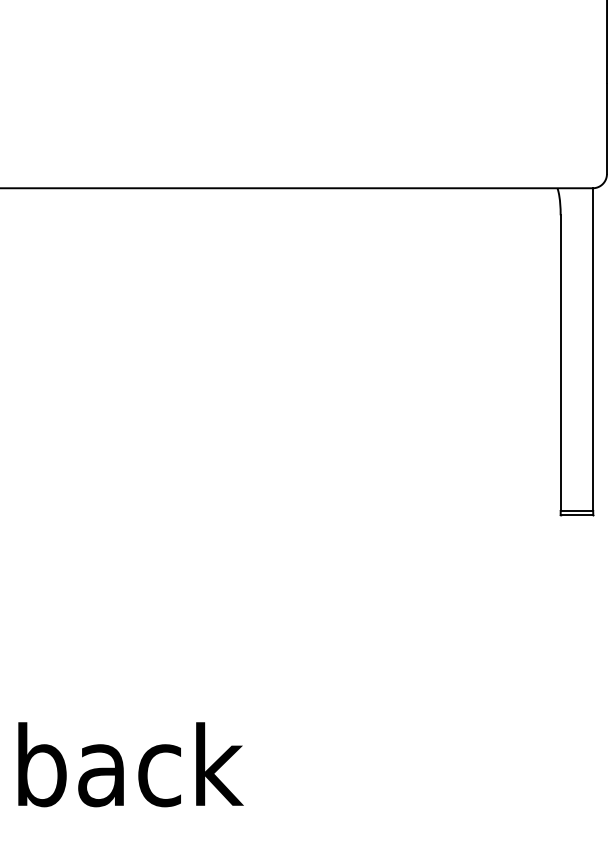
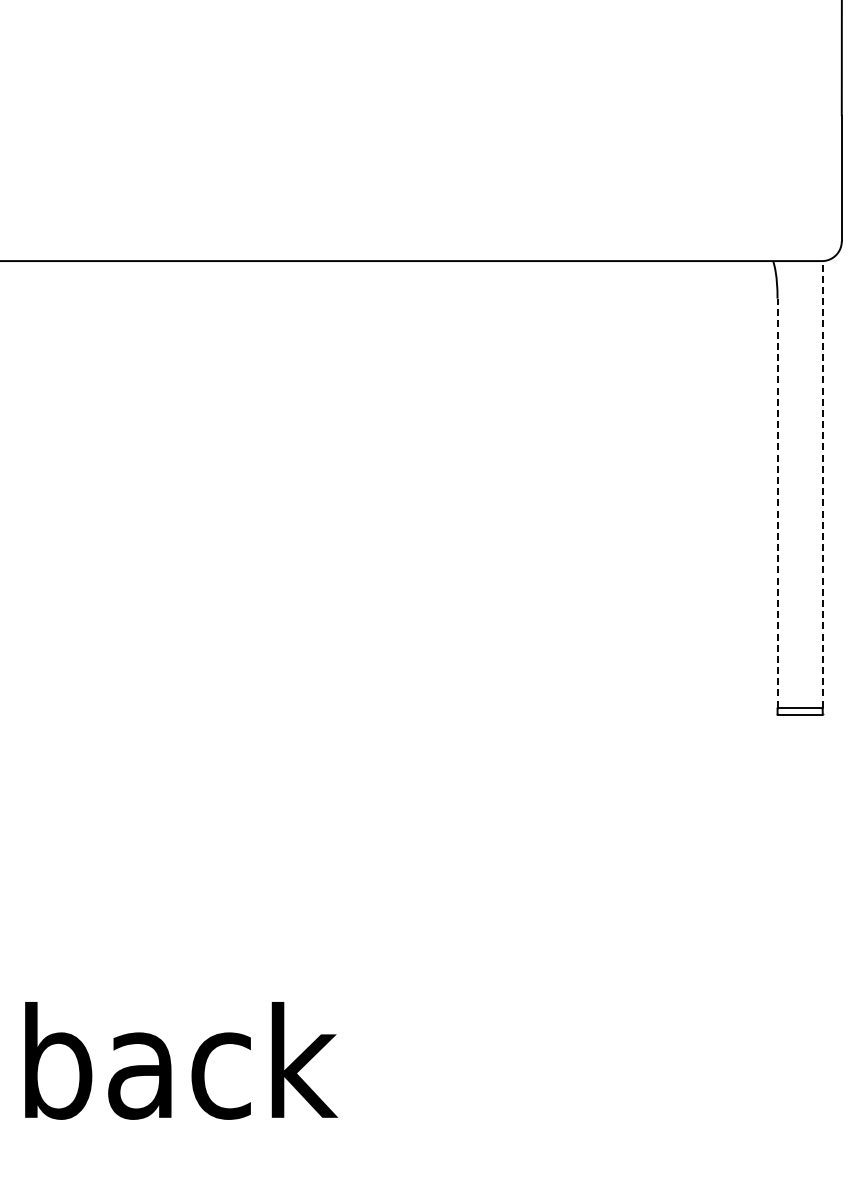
line: (593, 348) -> (822, 483), solid -> dashed
line: (560, 362) -> (777, 502), solid -> dashed

